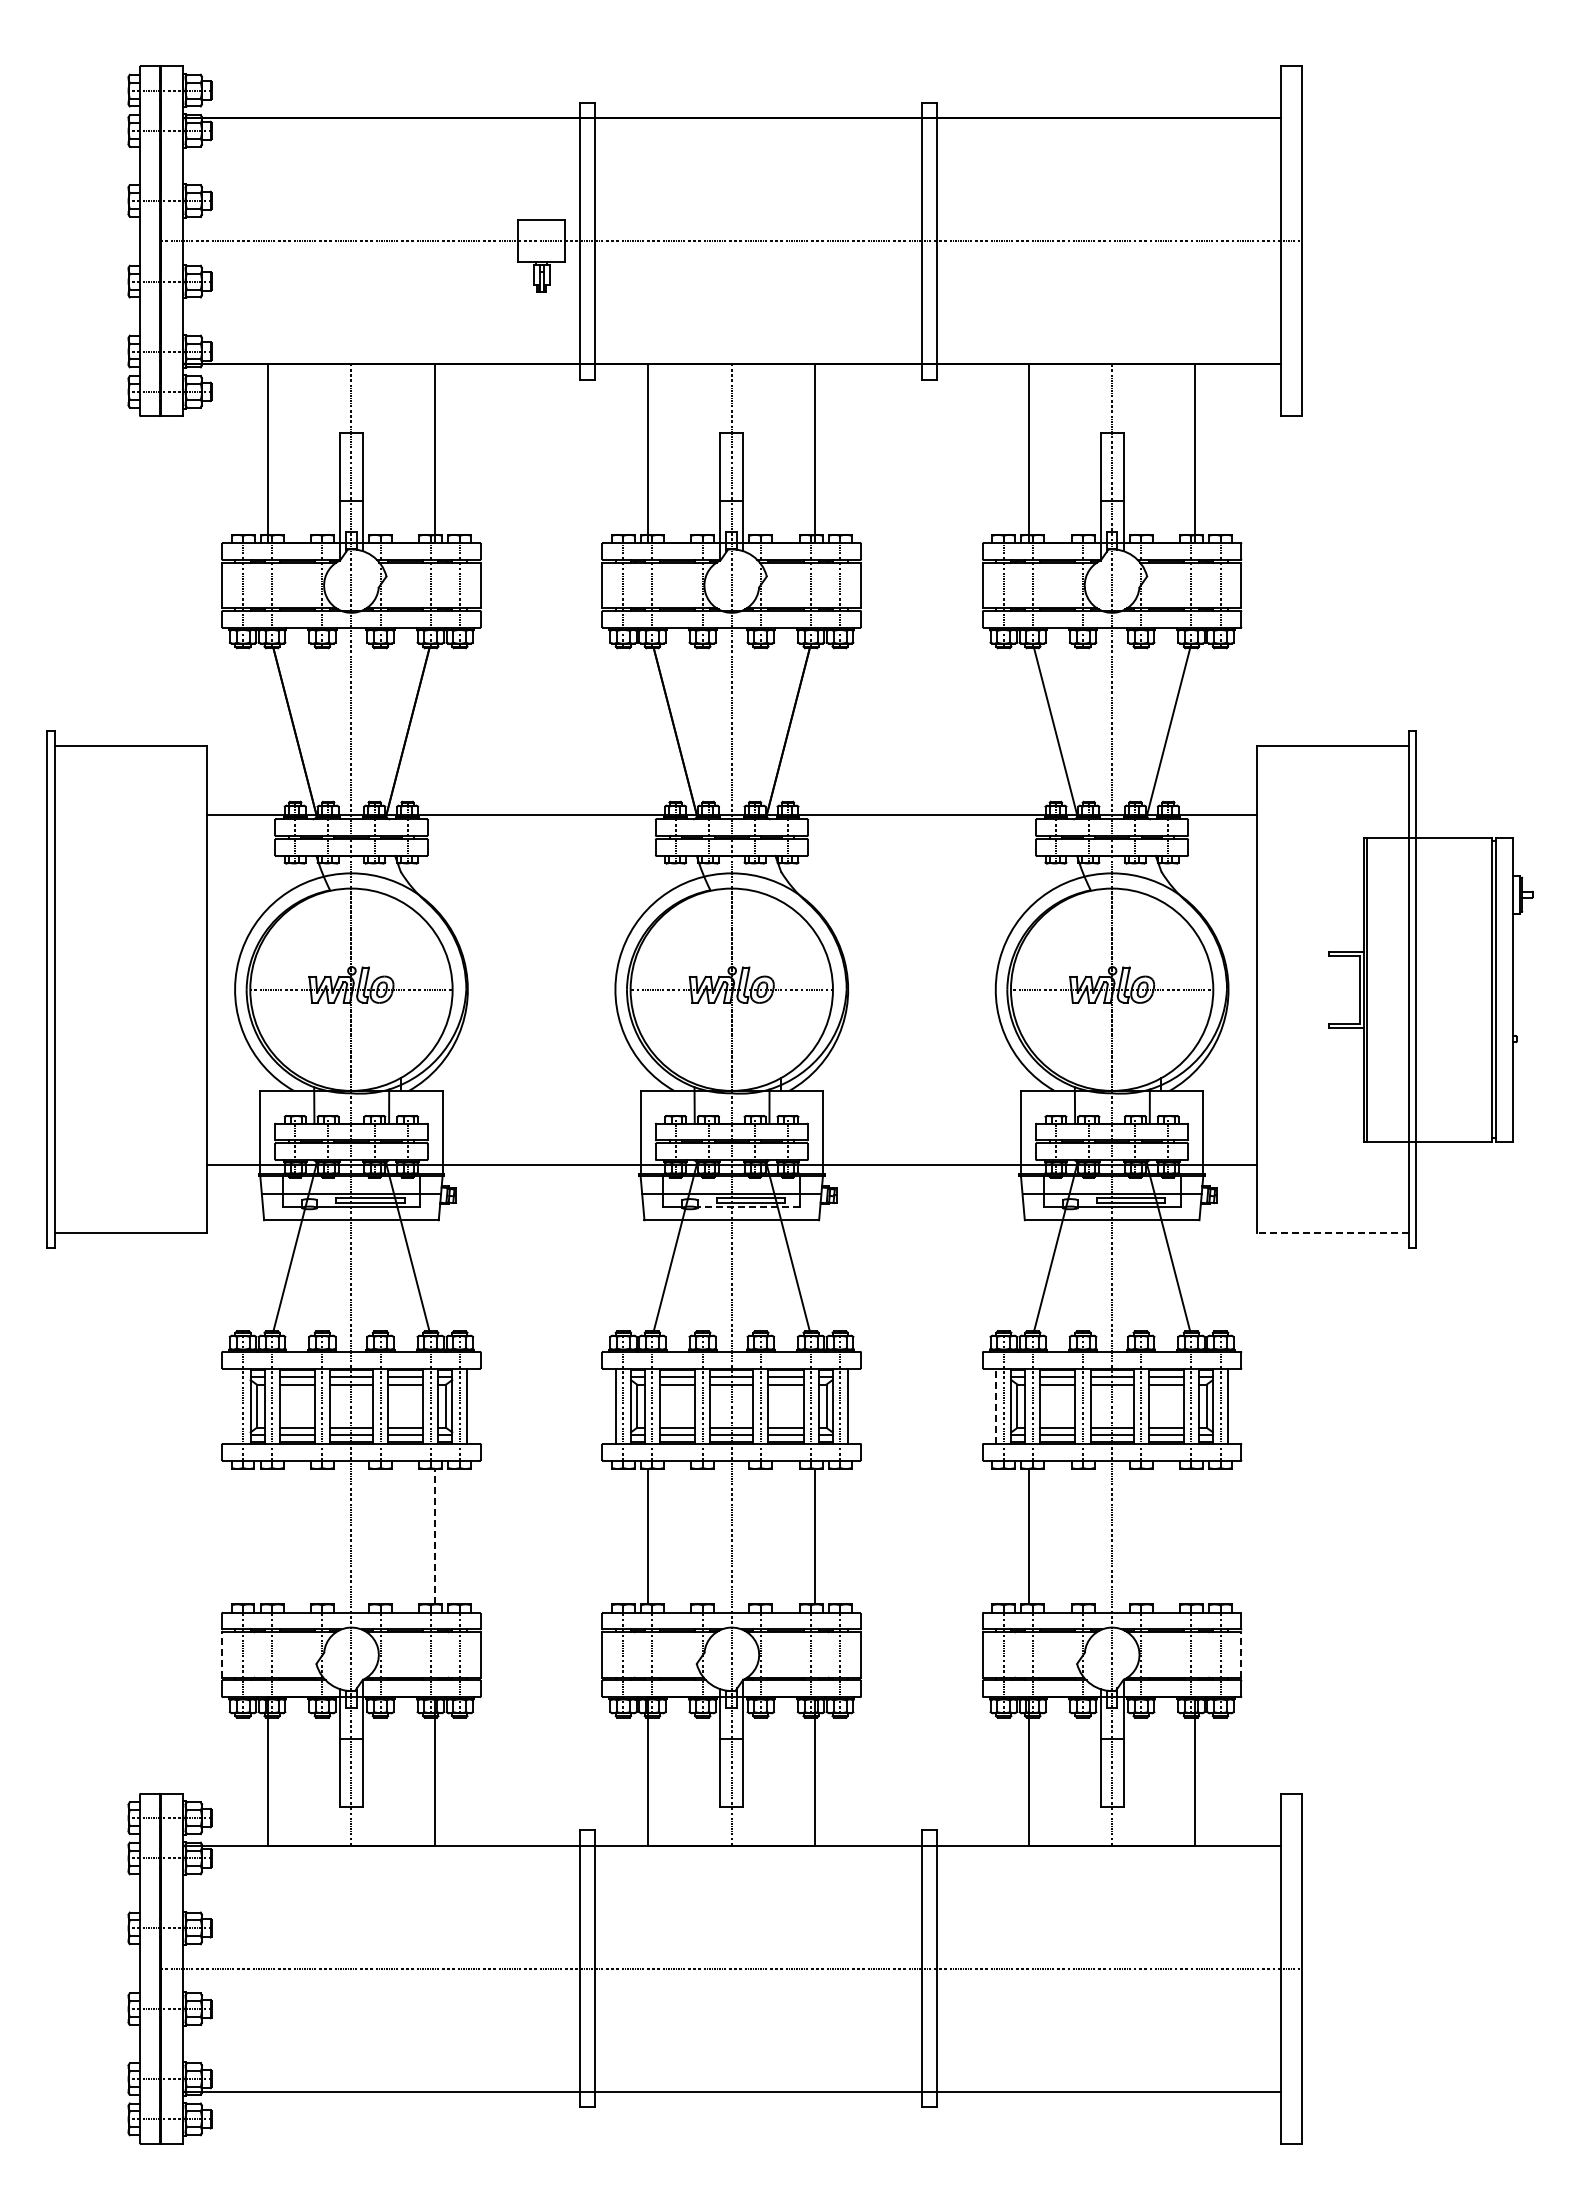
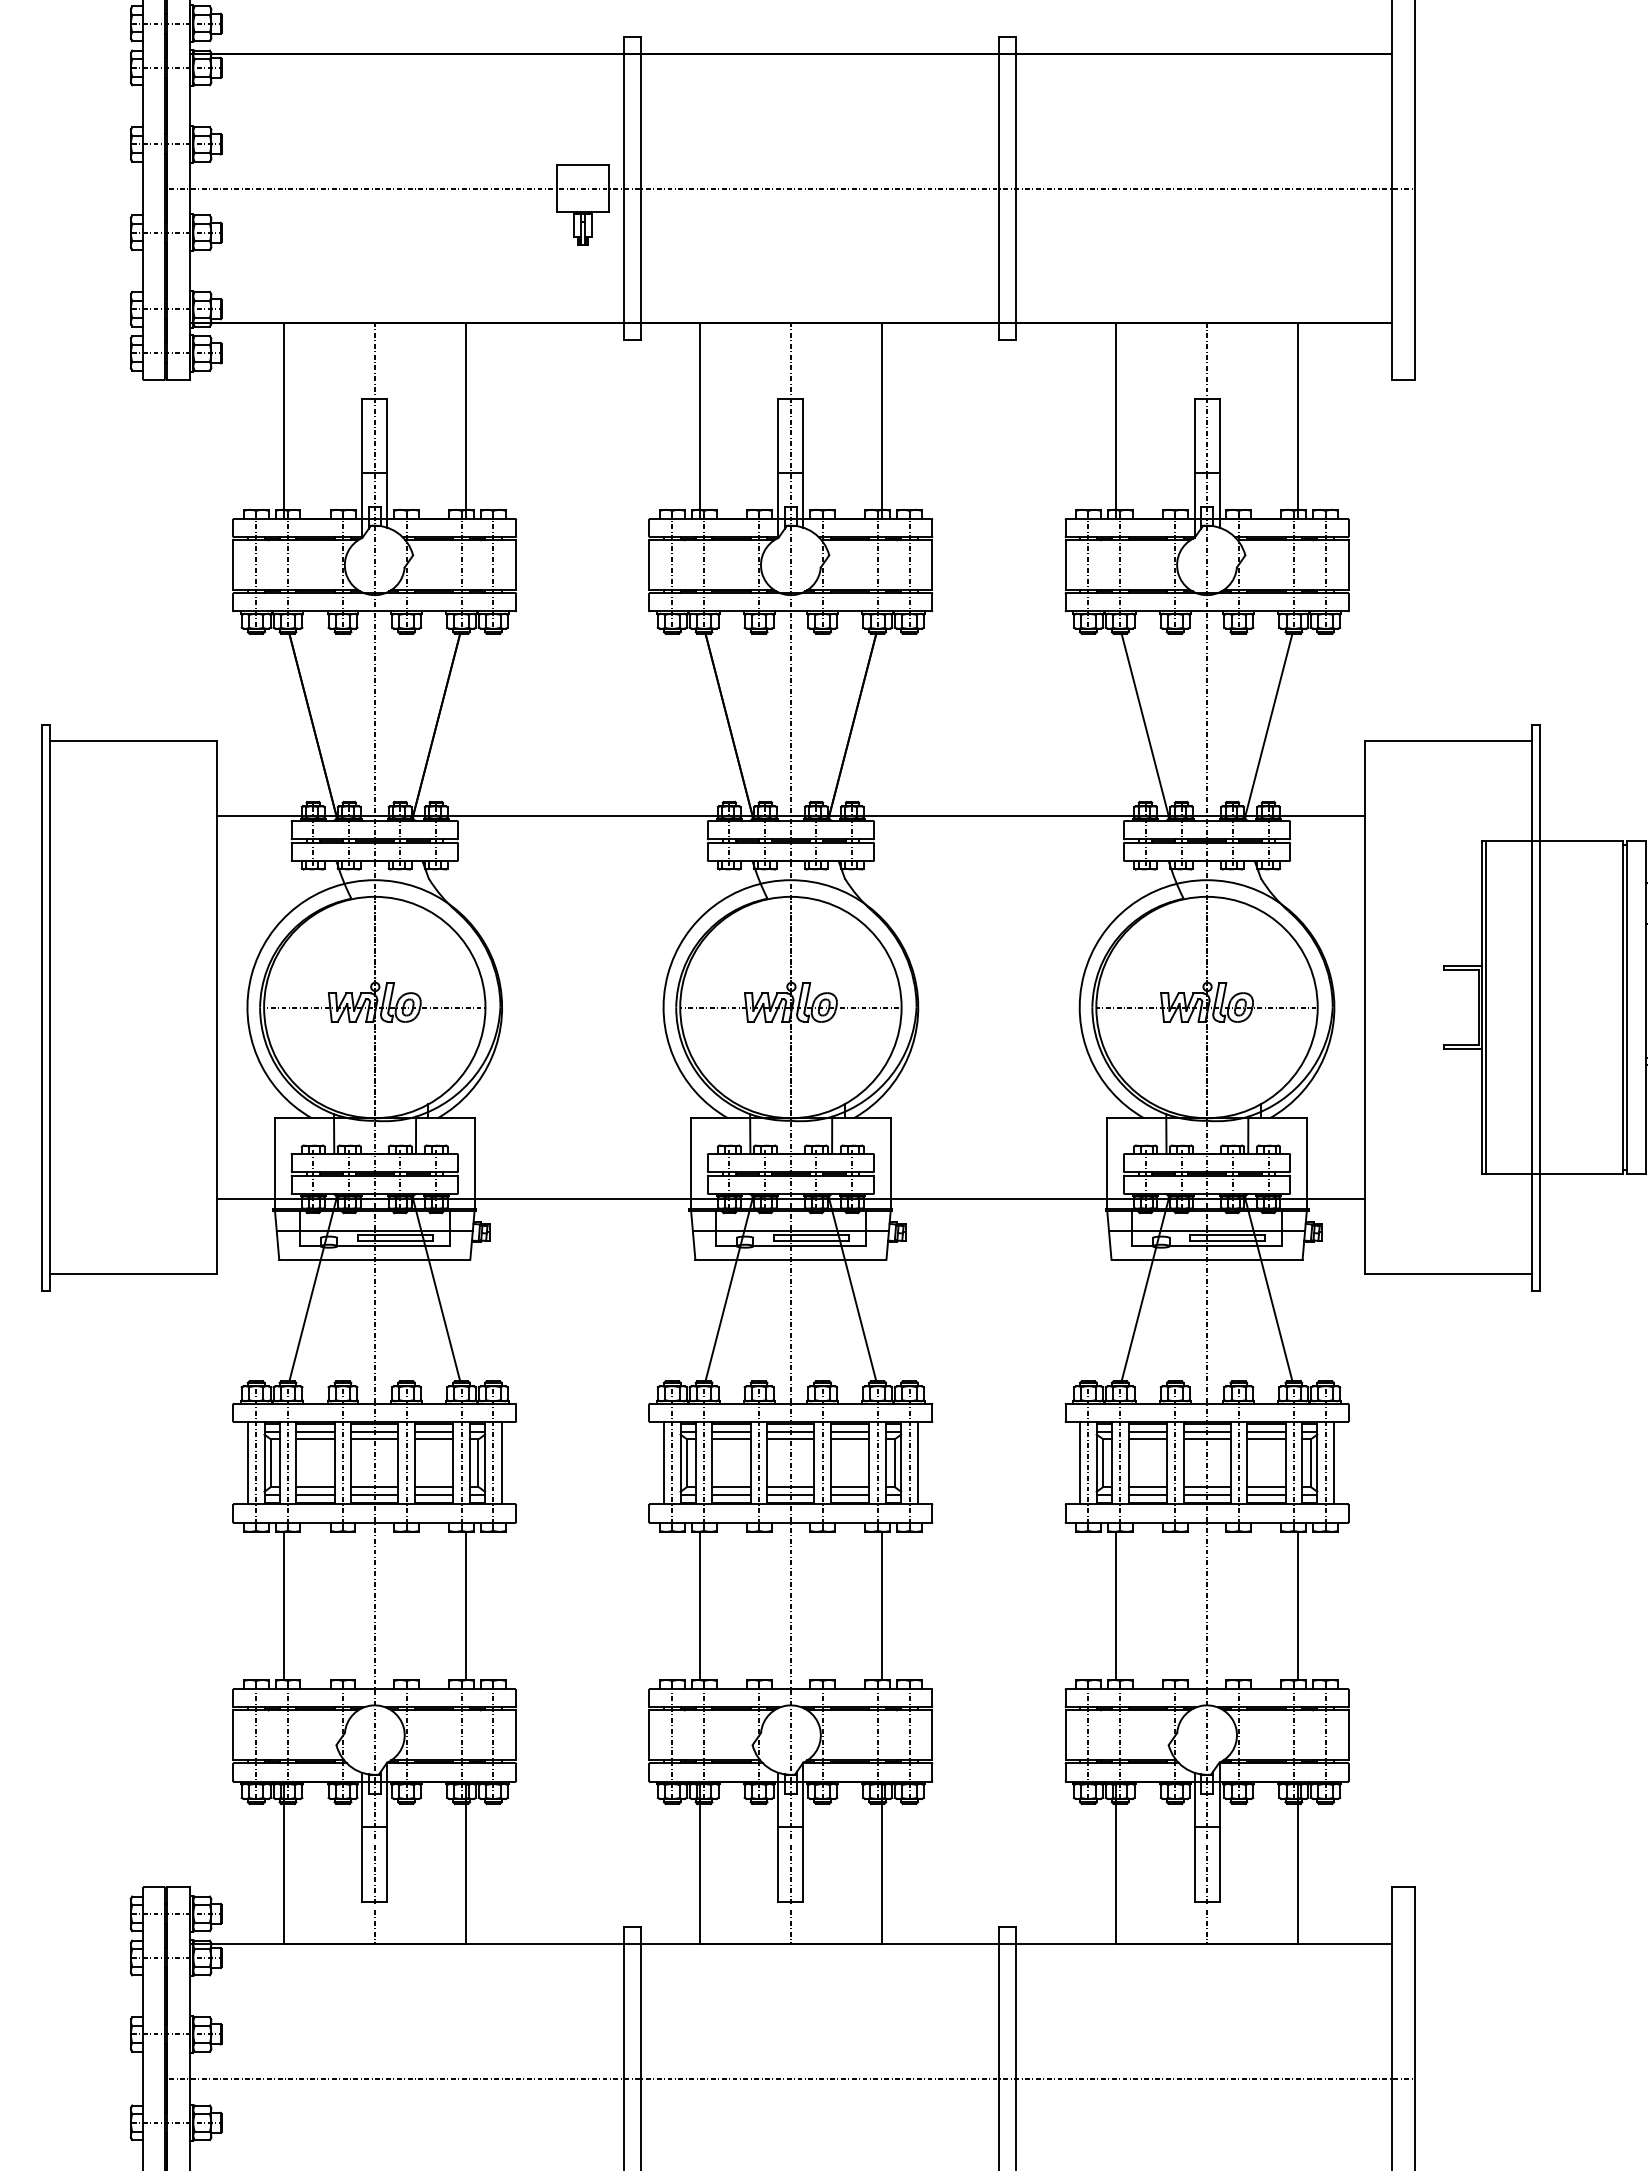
line: (748, 1207) -> (809, 1245), dashed -> solid
line: (1332, 1233) -> (1448, 1274), dashed -> solid
line: (235, 1405) -> (247, 1462), added
line: (996, 1406) -> (1080, 1463), dashed -> solid
line: (268, 1536) -> (284, 1605), added
line: (434, 1536) -> (465, 1605), dashed -> solid
line: (1195, 1536) -> (1298, 1605), added
line: (222, 1654) -> (233, 1734), dashed -> solid
line: (1241, 1654) -> (1348, 1734), dashed -> solid

